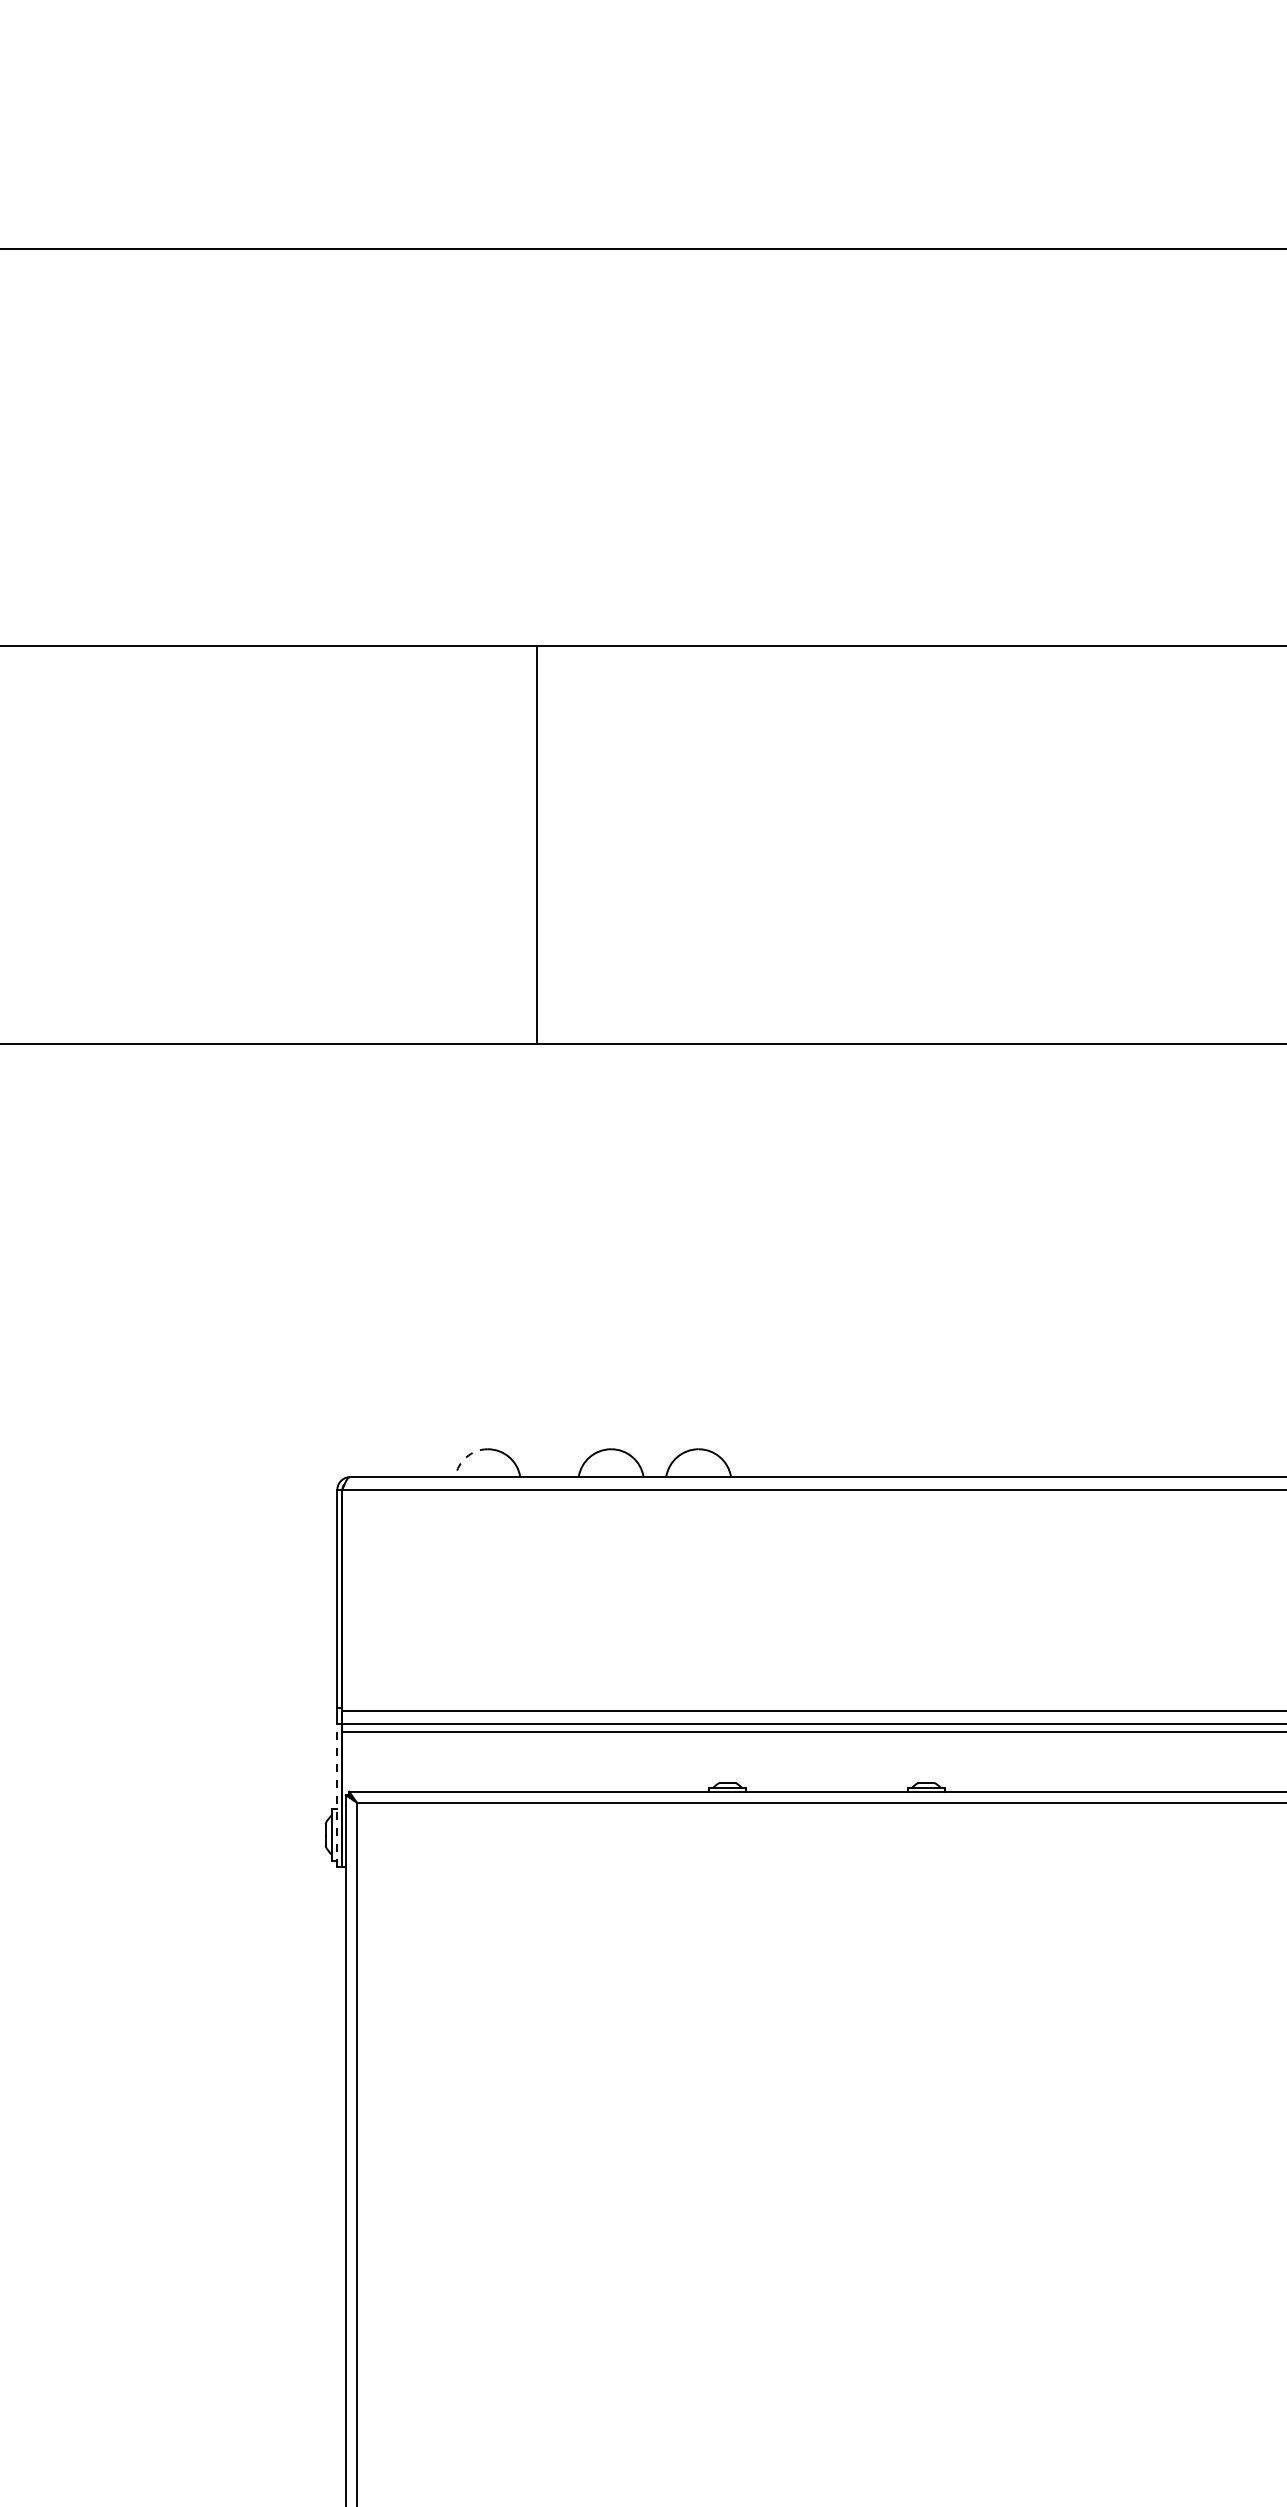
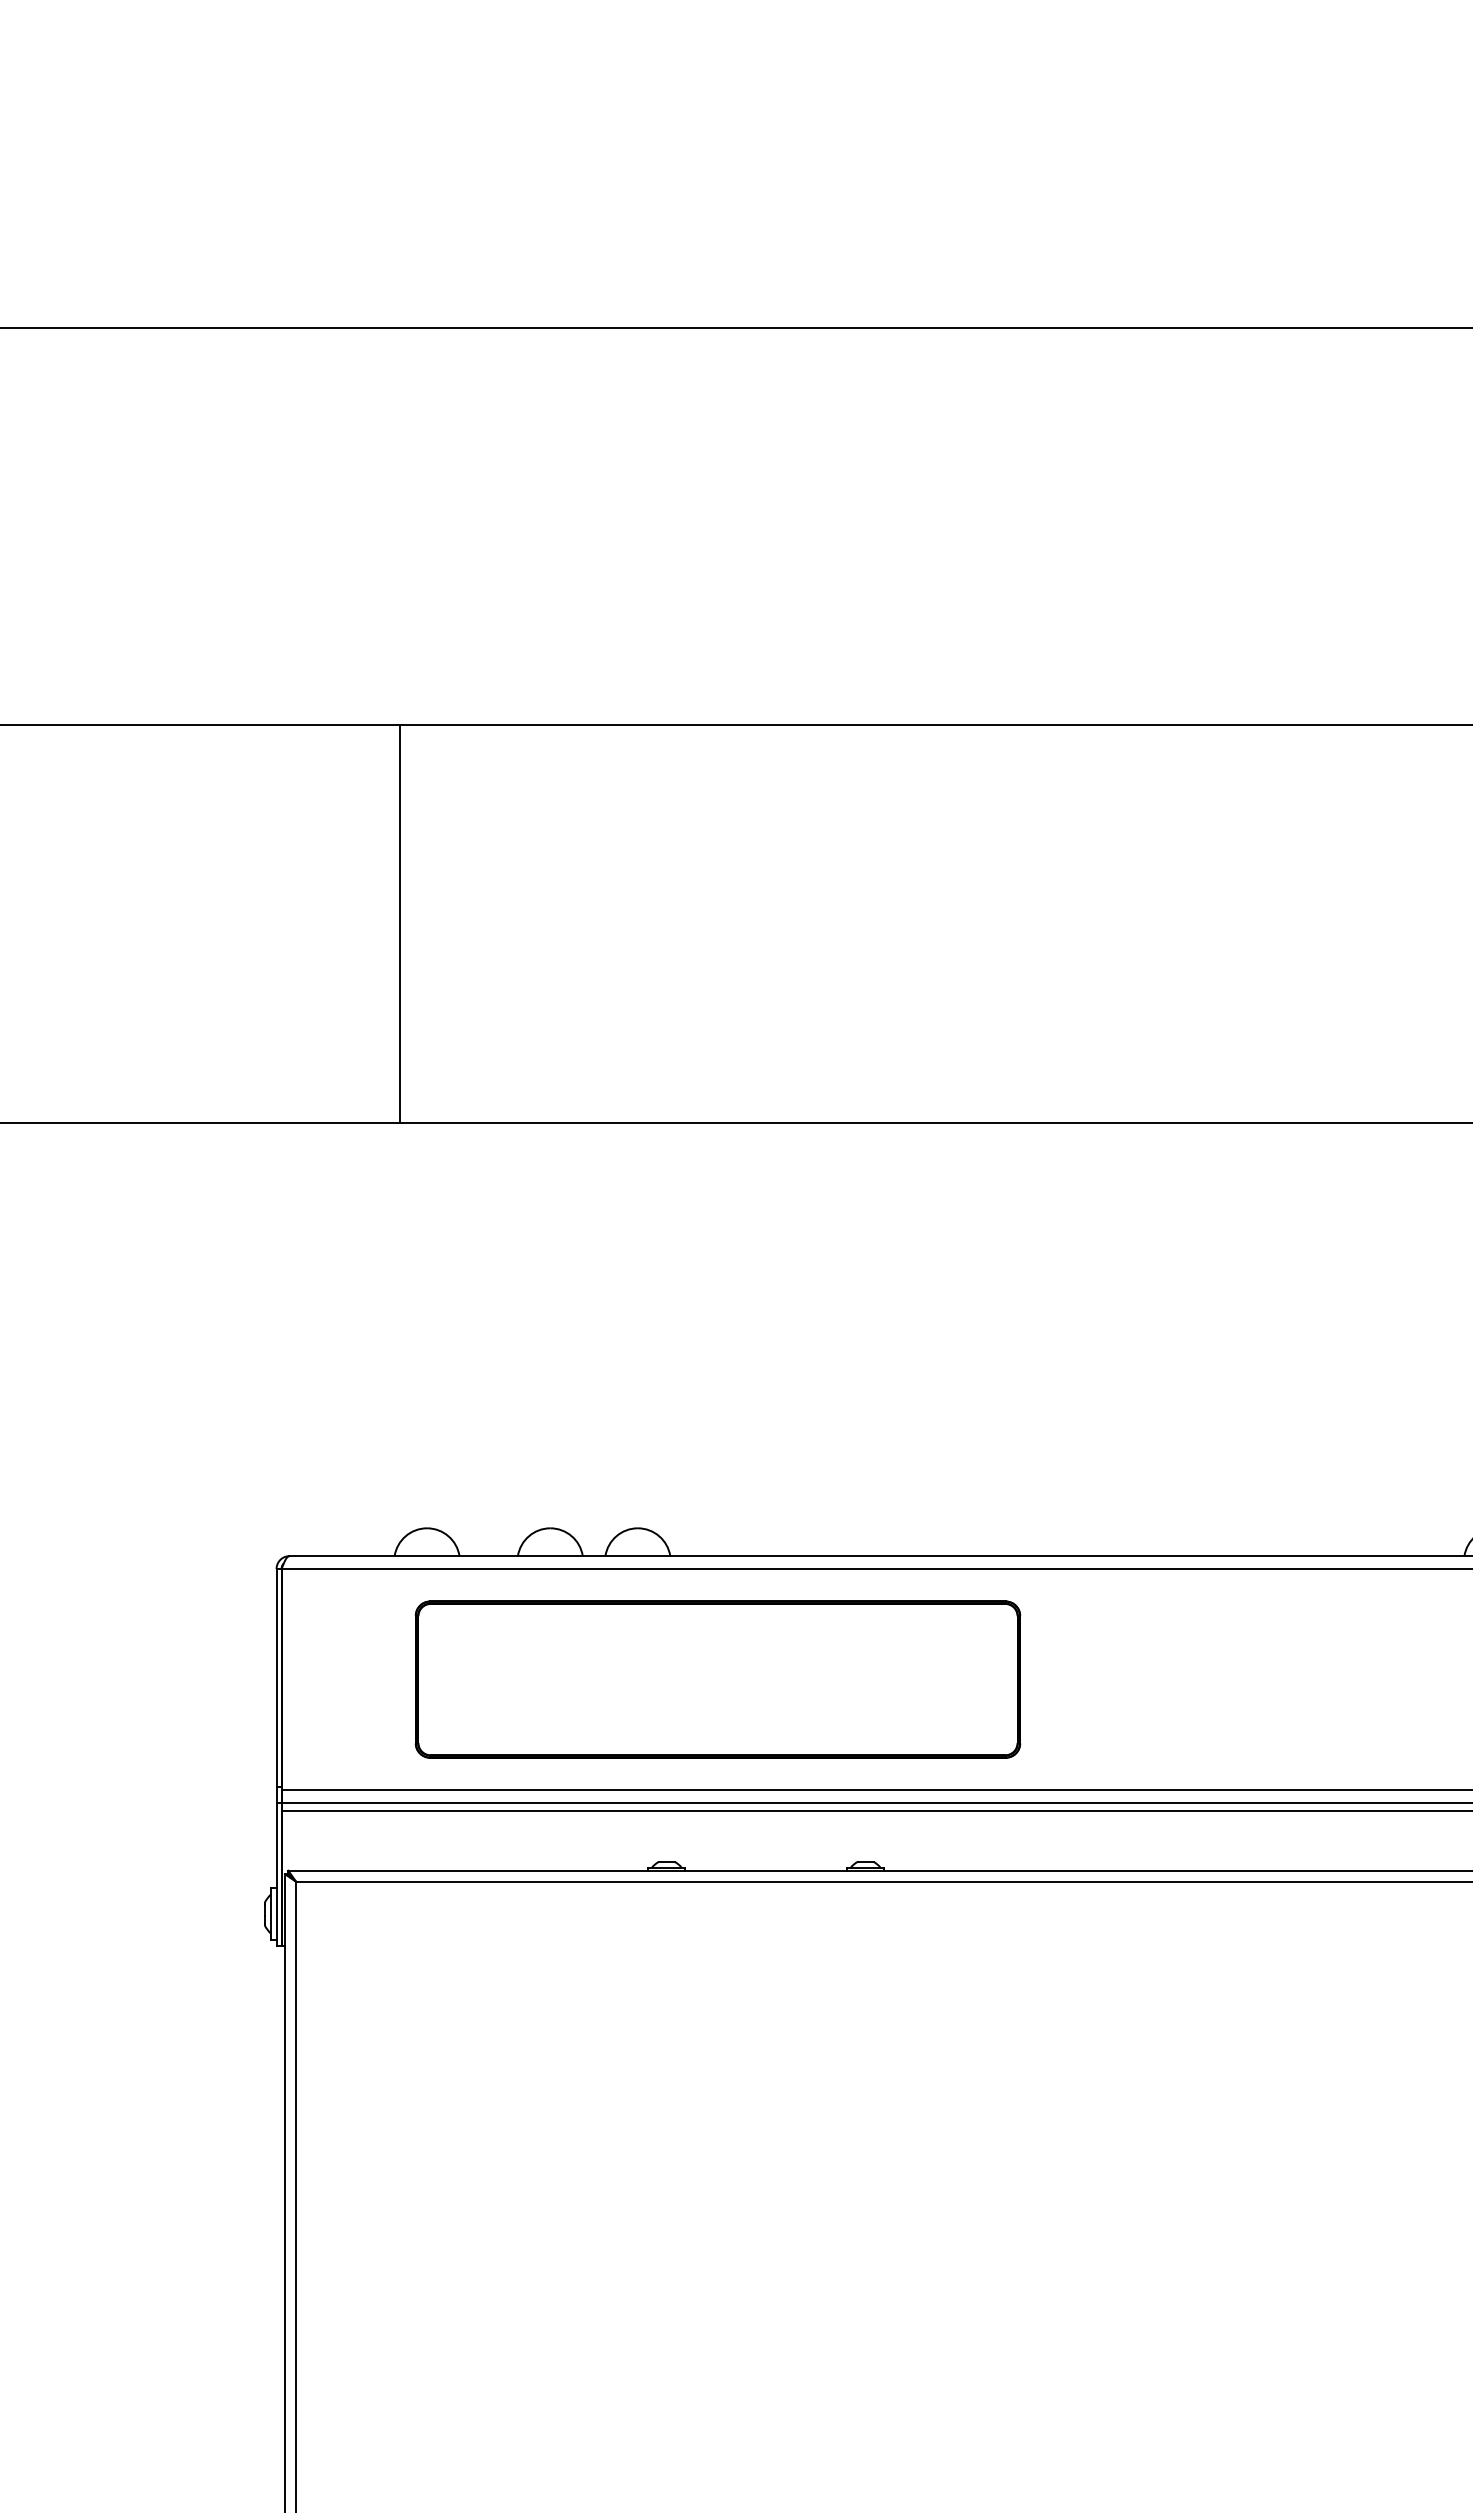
line: (537, 845) -> (400, 924), moved
arc: (466, 1457) -> (405, 1536), dashed -> solid
part: (778, 1600) -> (717, 1679), added
line: (337, 1795) -> (276, 1874), dashed -> solid

